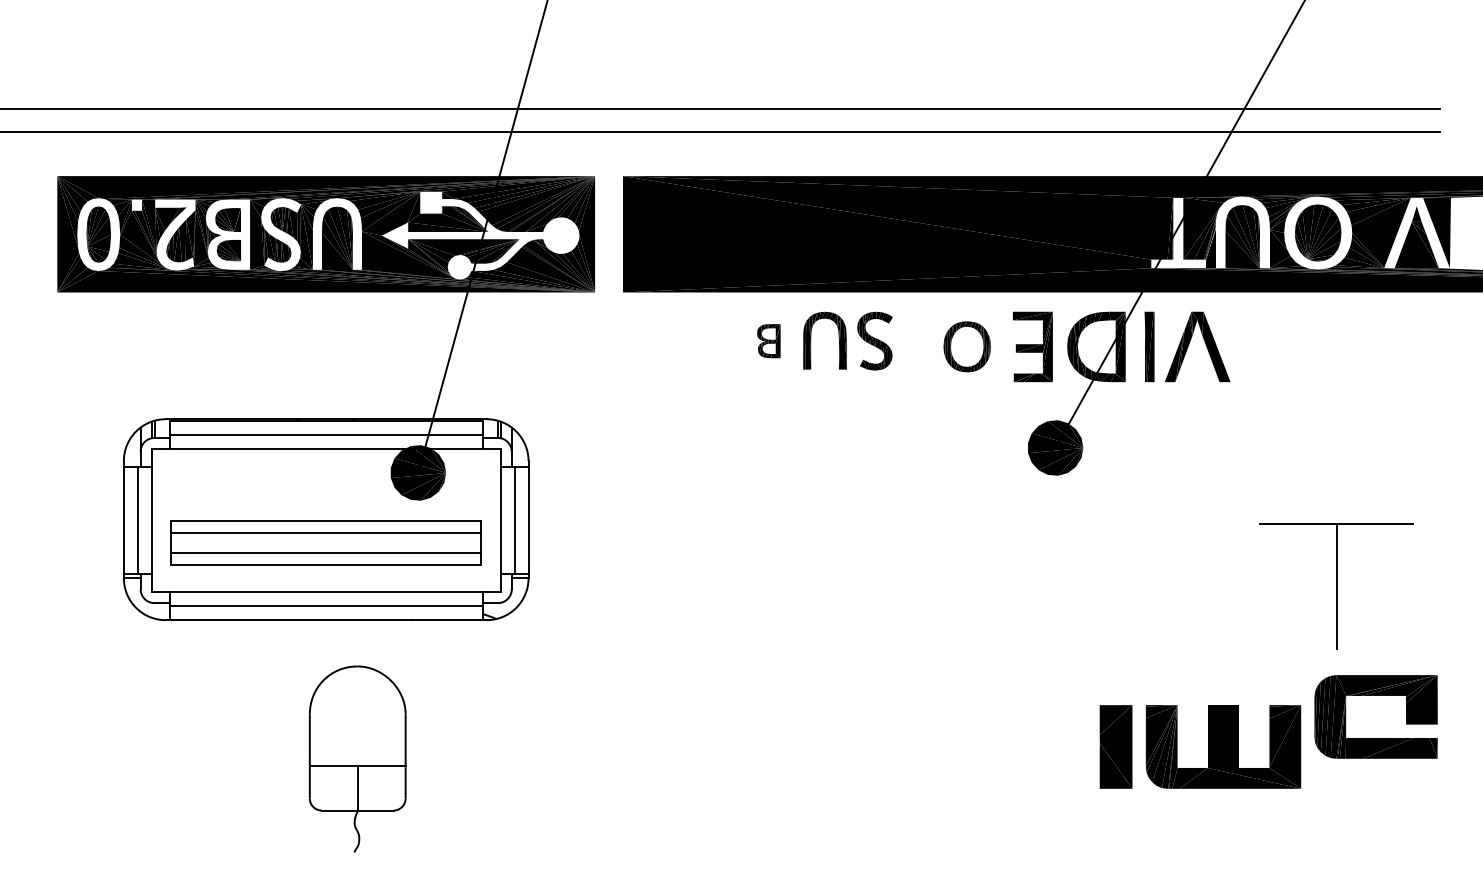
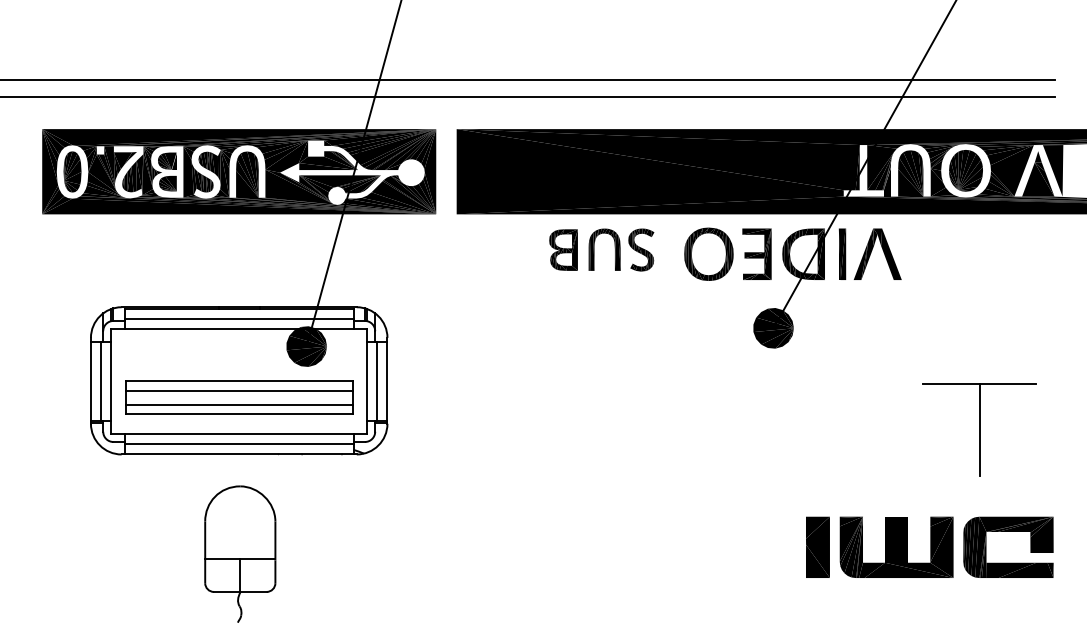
part: (768, 340) -> (563, 249), size x1.67
part: (966, 345) -> (708, 253), size x1.43
part: (1376, 695) -> (1008, 531), moved
part: (357, 758) -> (240, 553), moved

